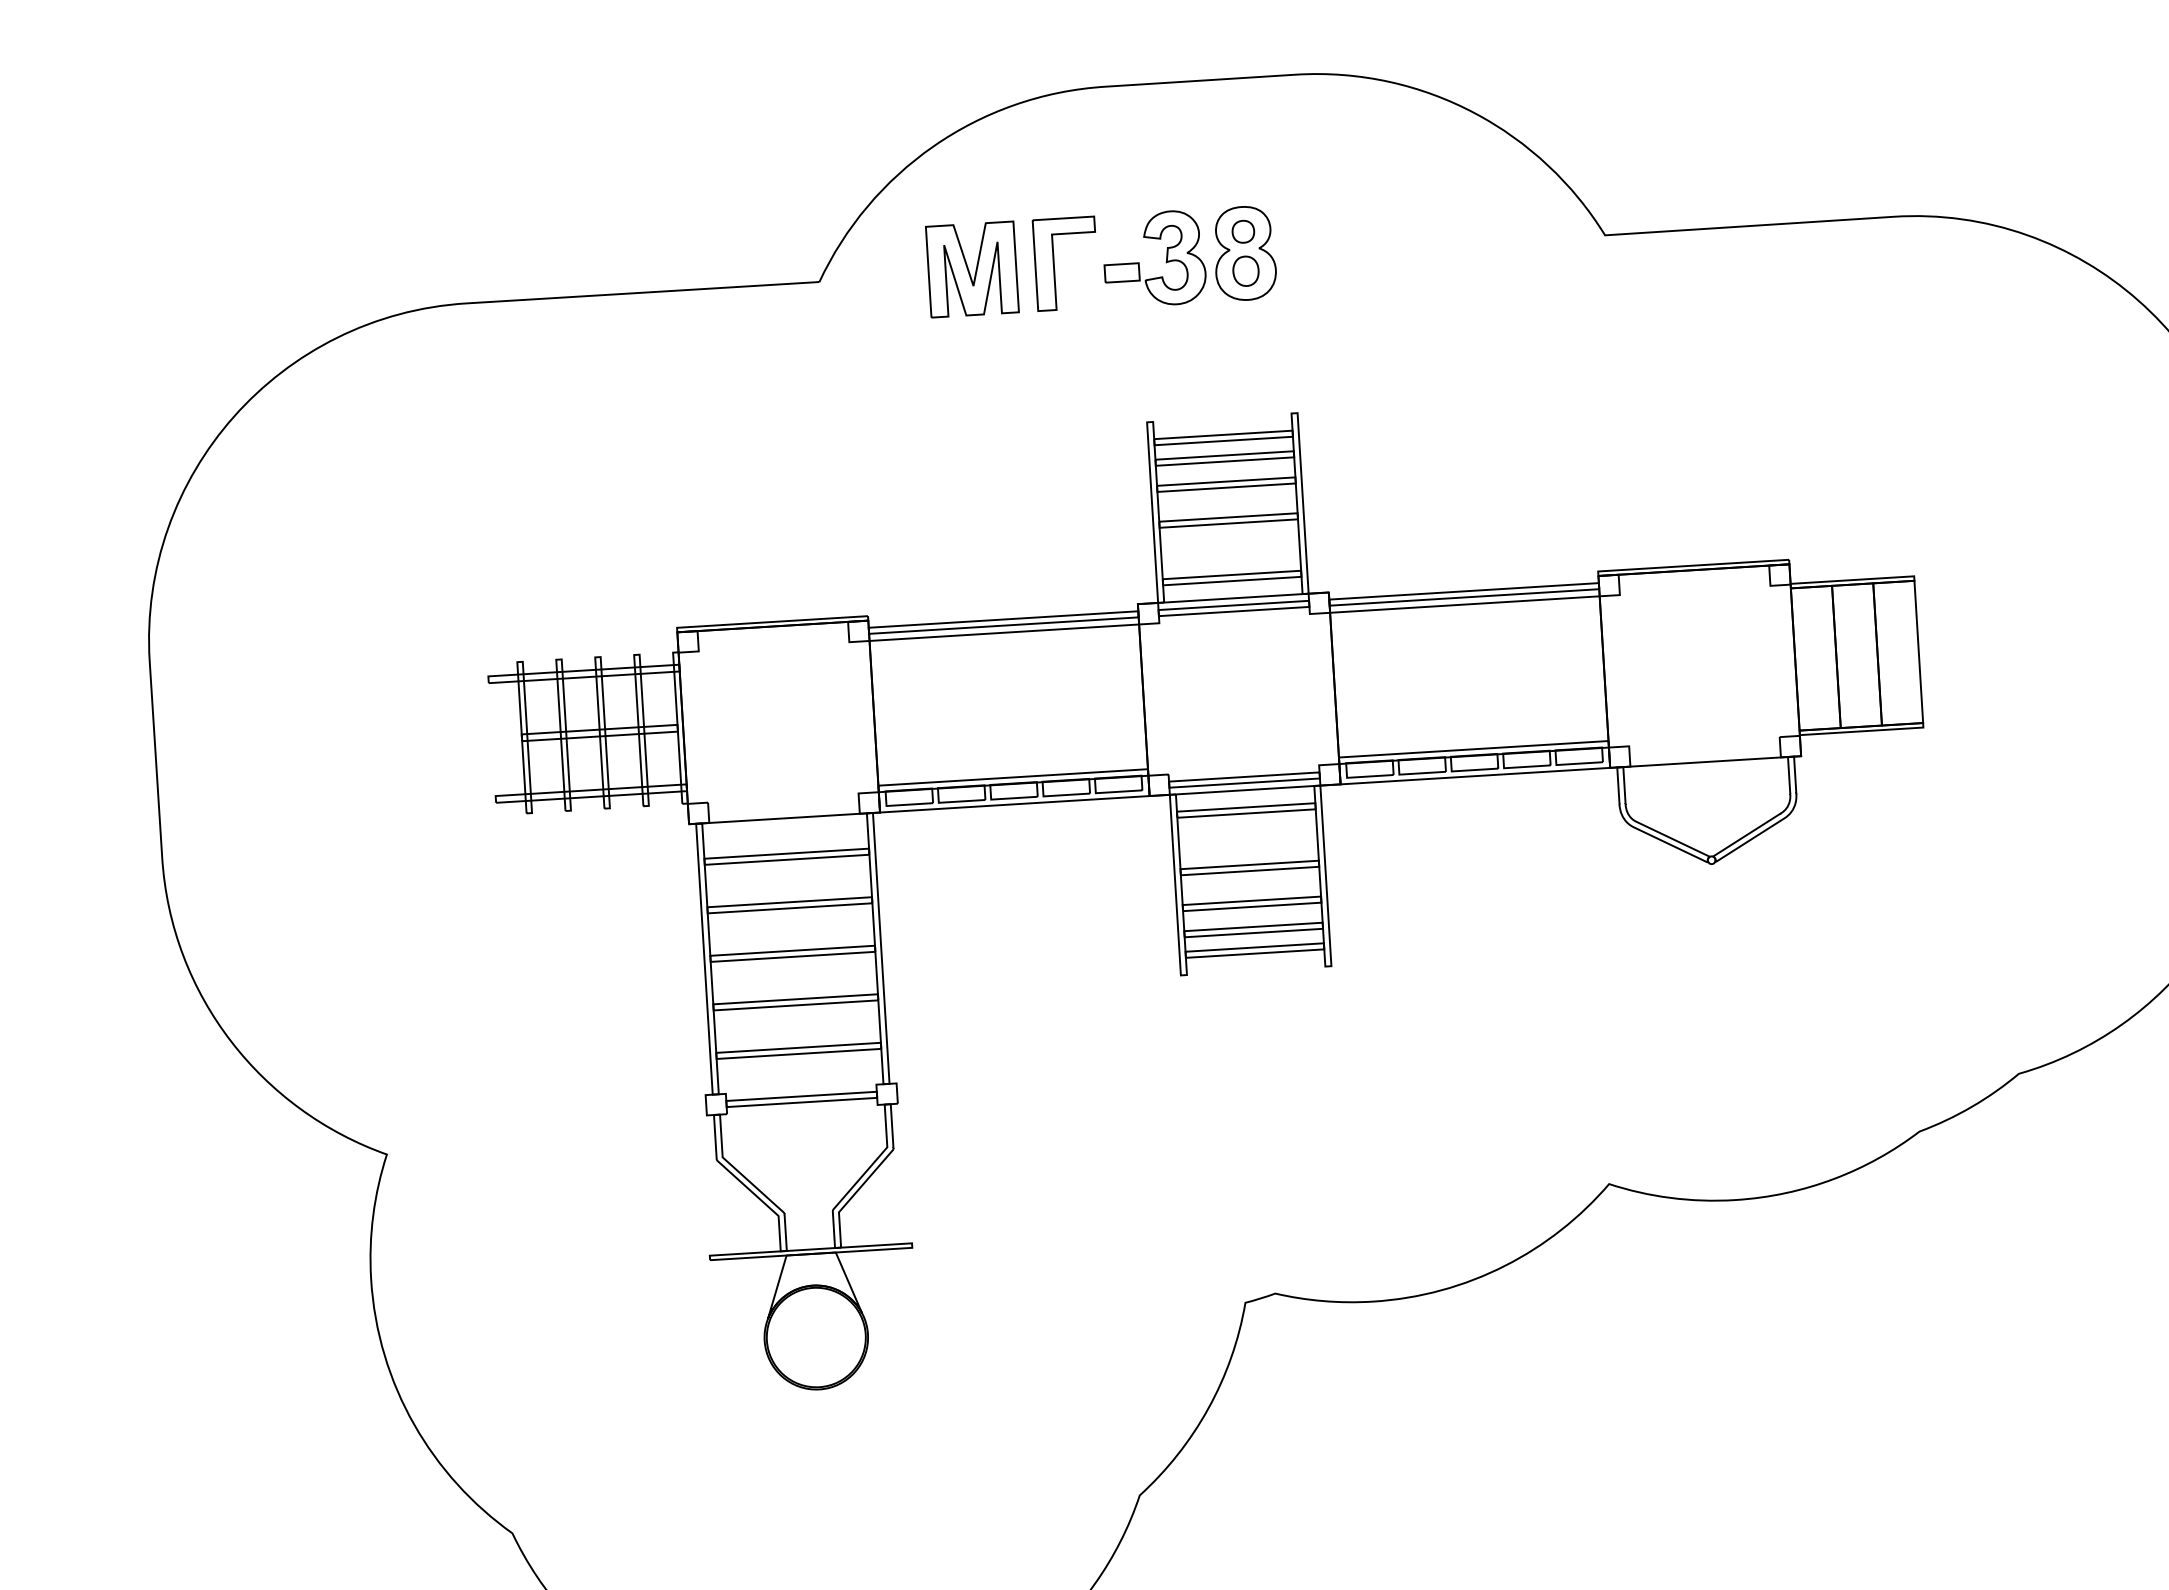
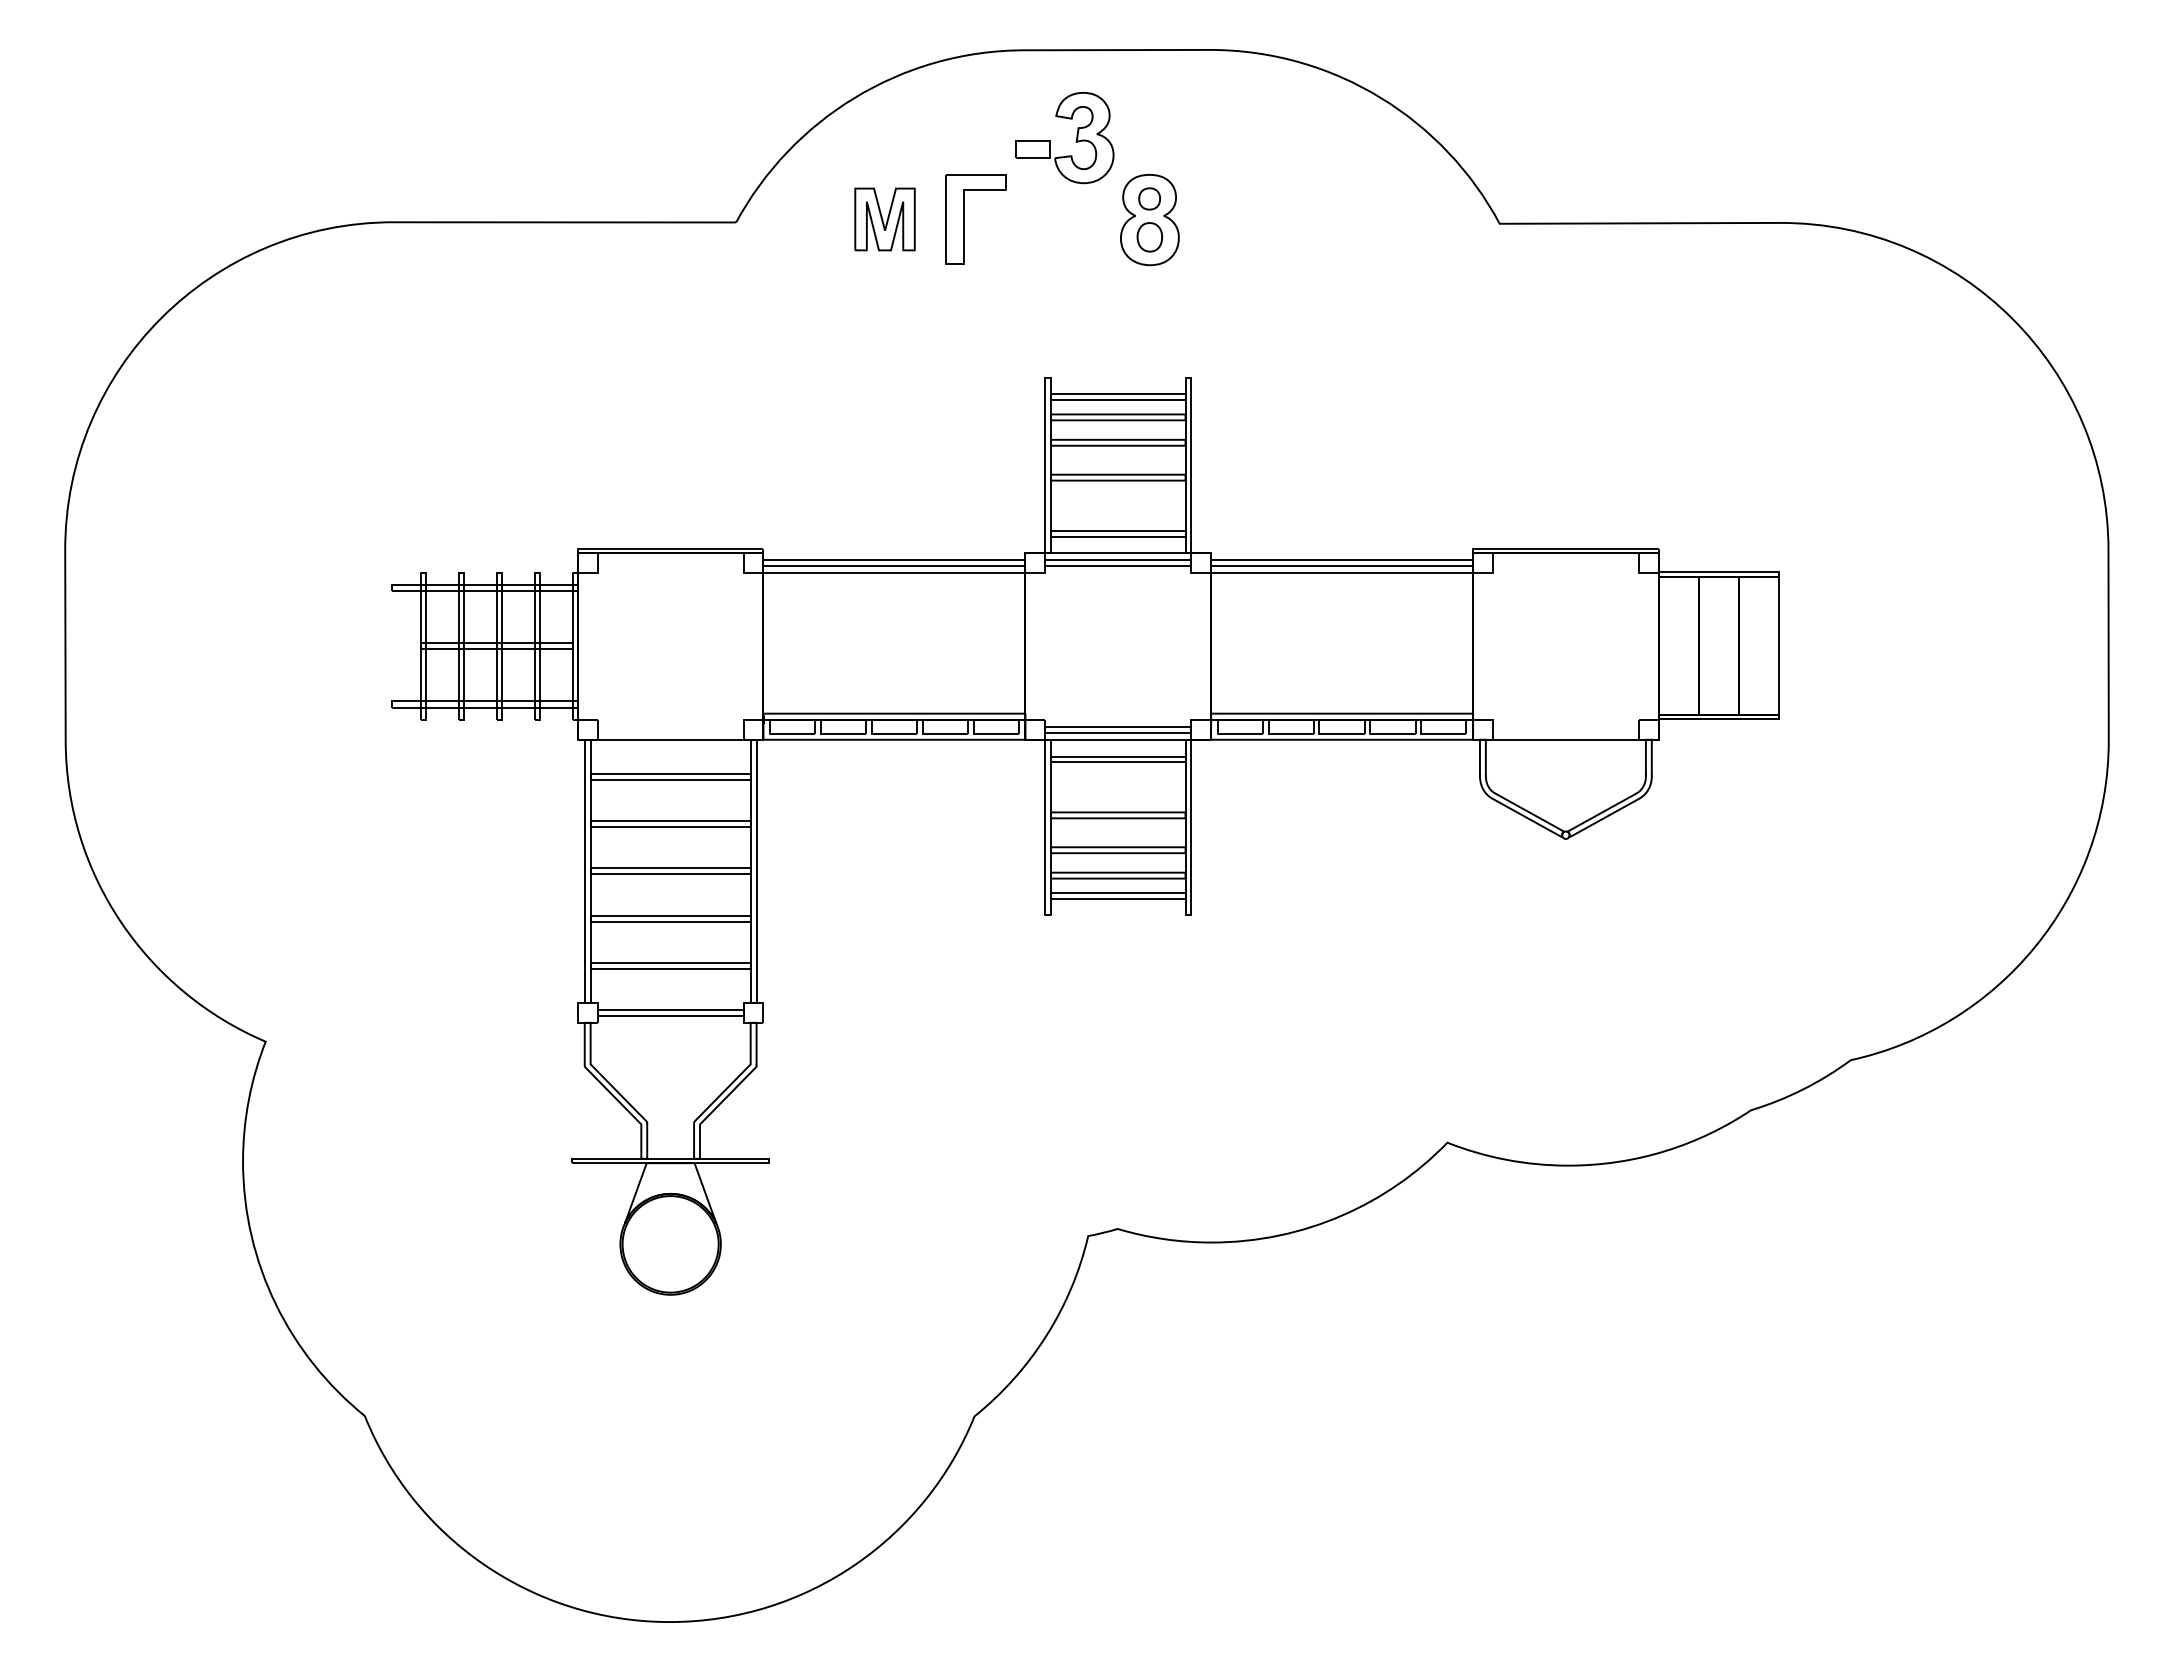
part: (1165, 261) -> (1075, 141), moved
part: (971, 269) -> (884, 219), size x0.7

